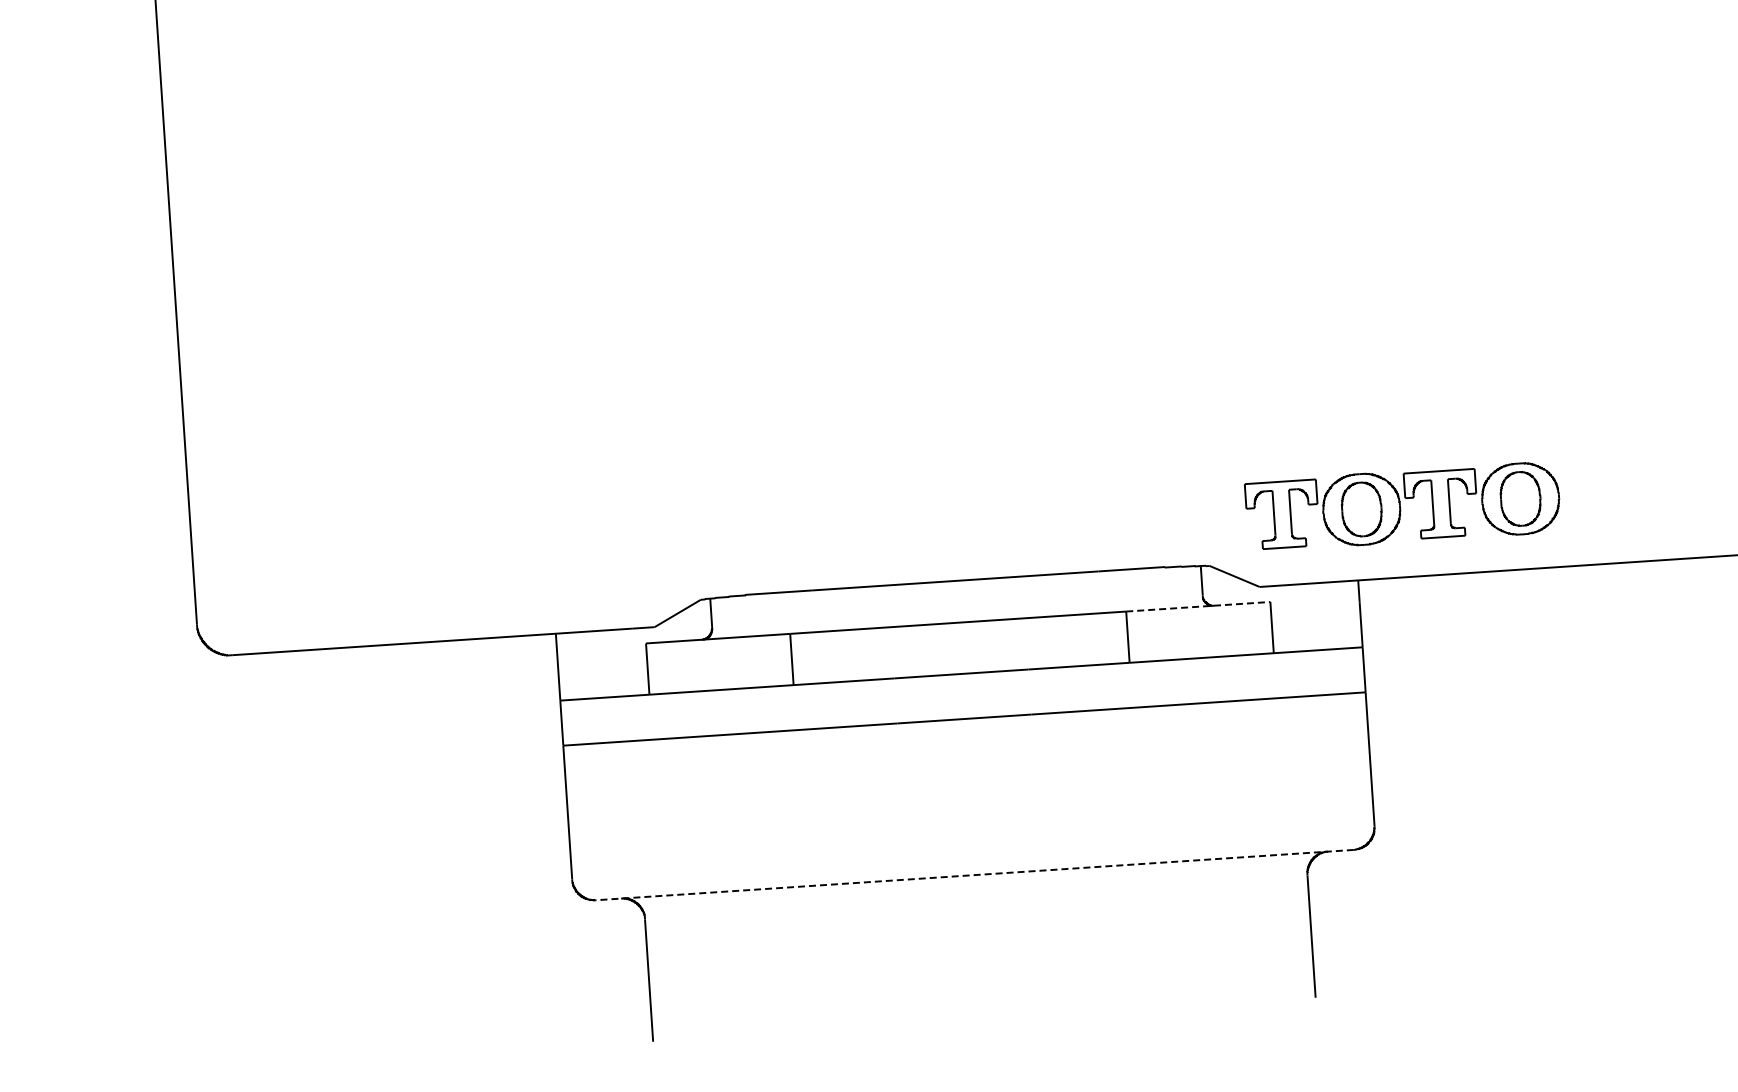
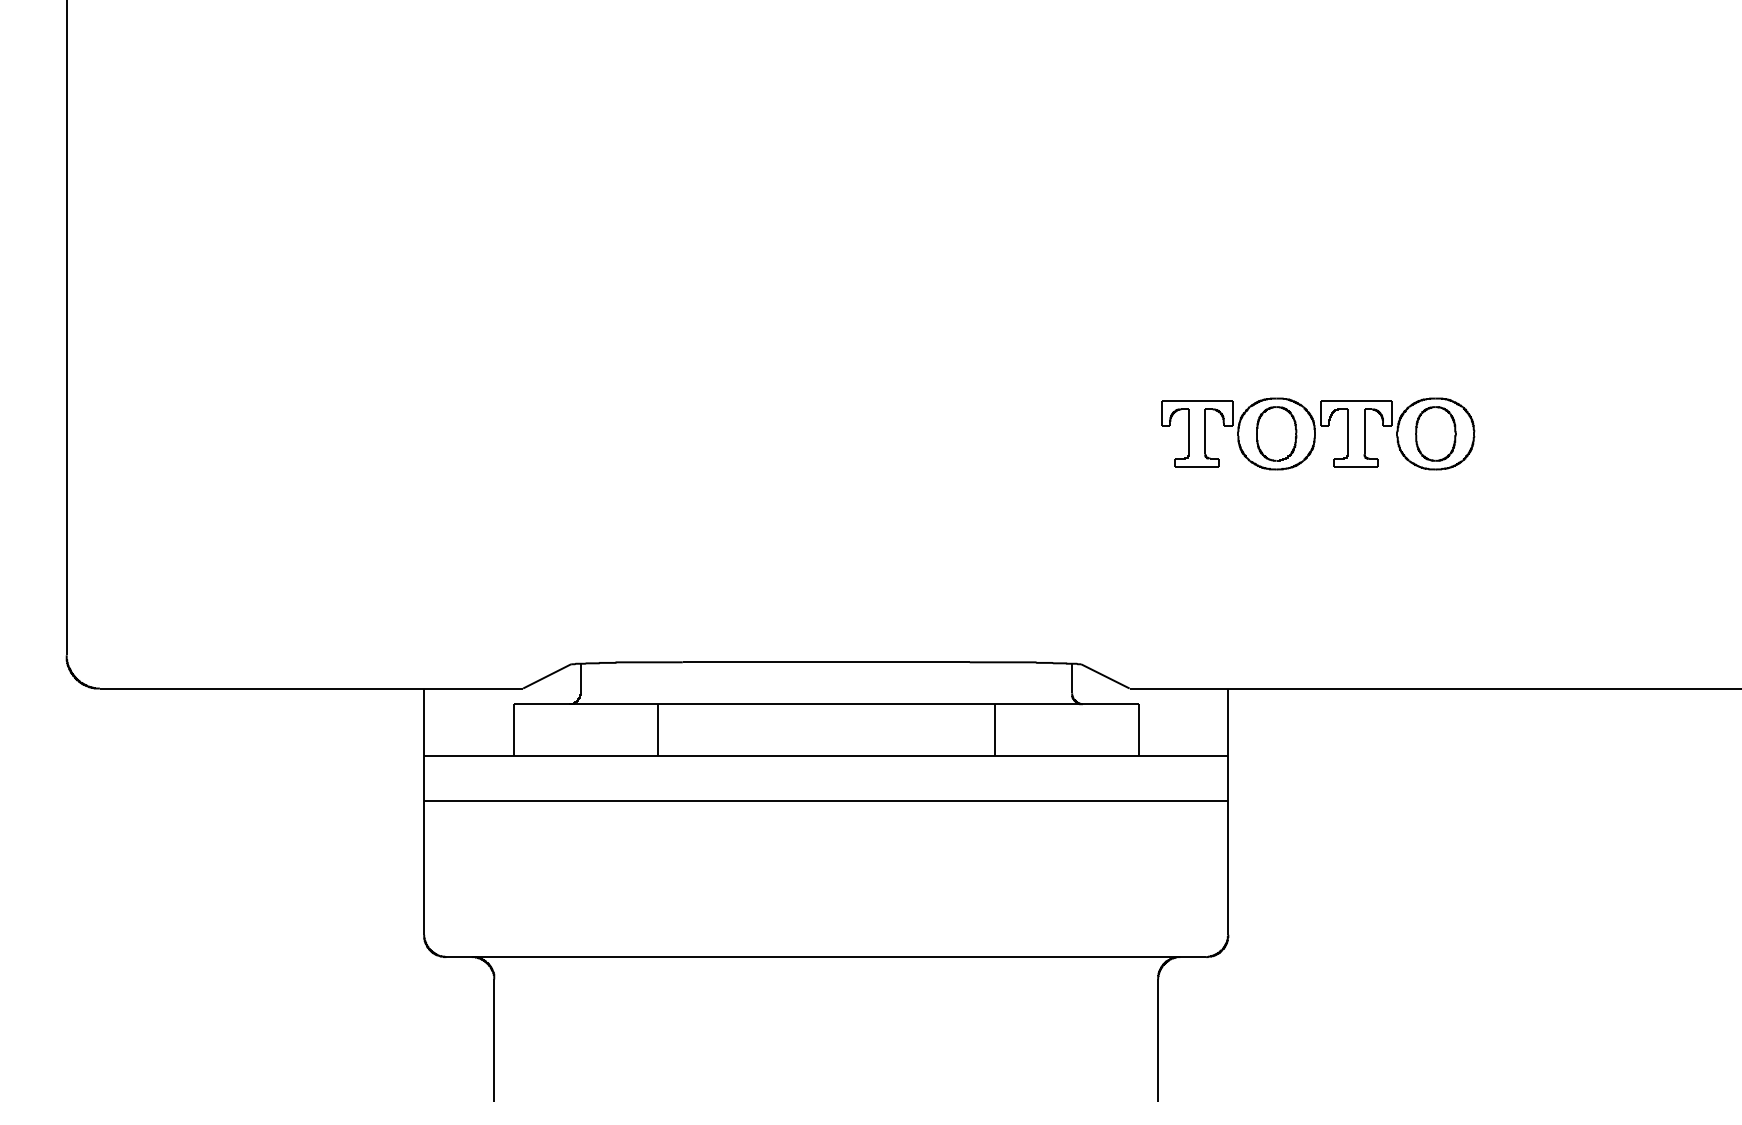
part: (1403, 506) -> (1318, 433), moved
line: (1198, 607) -> (1067, 704), dashed -> solid
line: (975, 875) -> (826, 957), dashed -> solid

